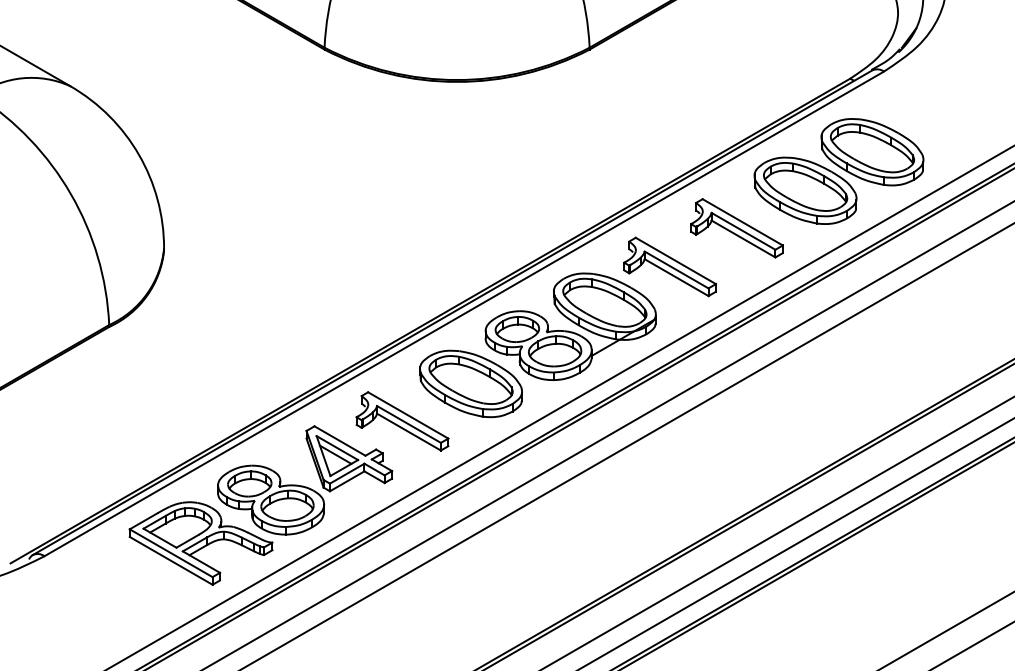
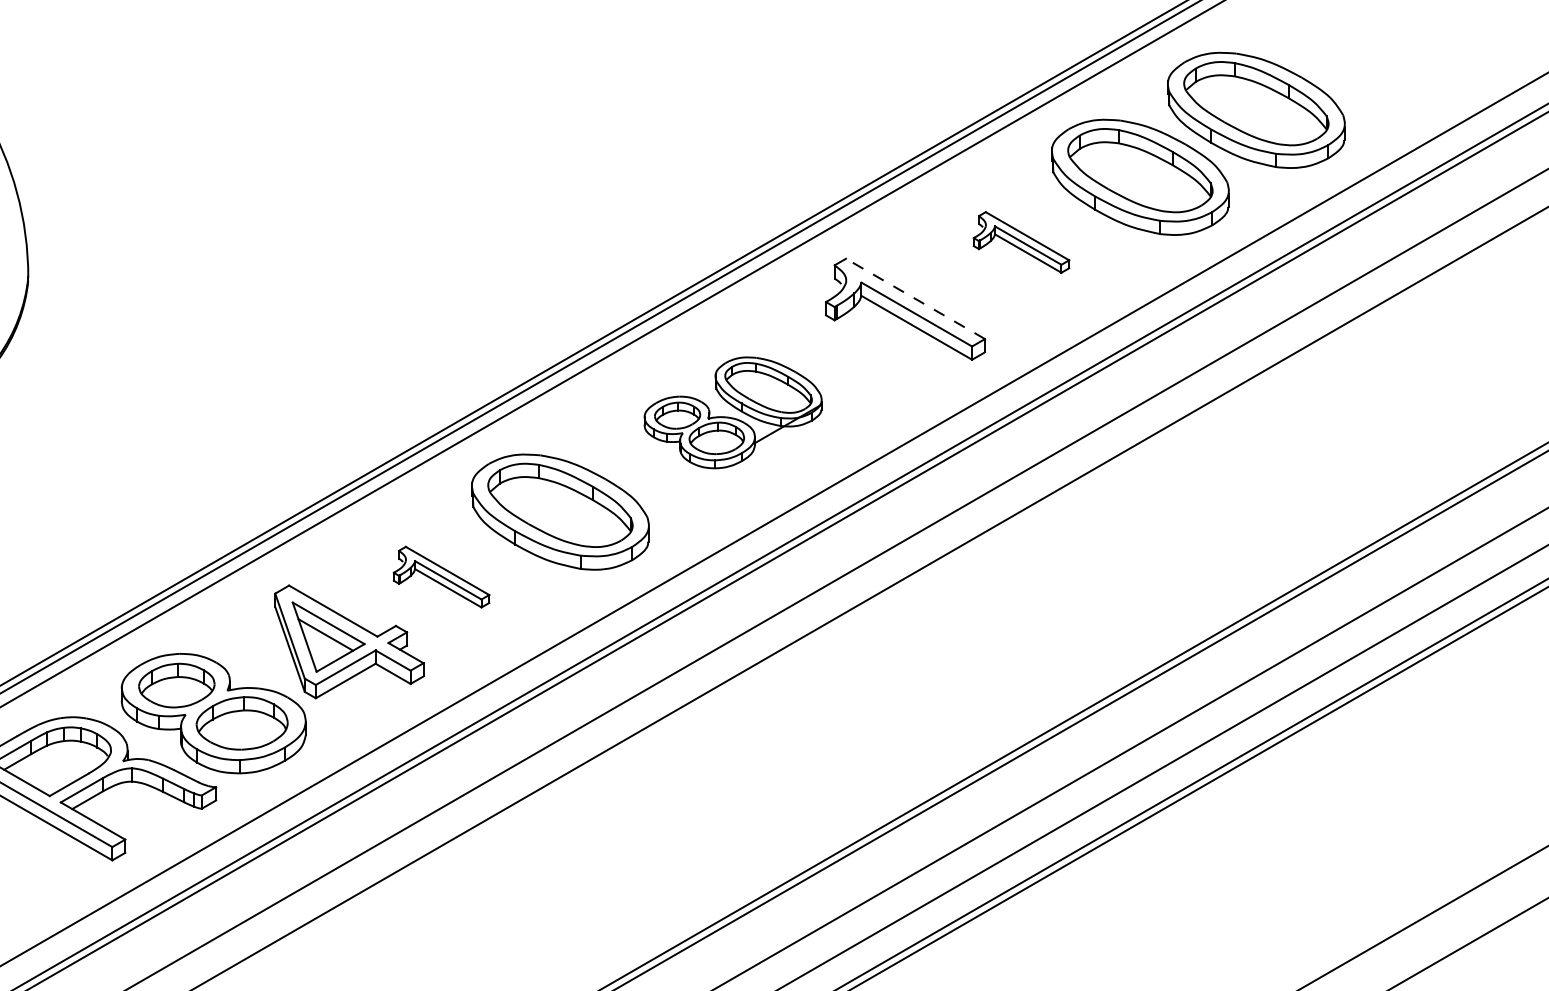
part: (736, 228) -> (1020, 242), size x0.6
line: (675, 260) -> (914, 298), solid -> dashed
part: (570, 326) -> (732, 412), size x0.6
part: (402, 421) -> (441, 577), size x0.6

